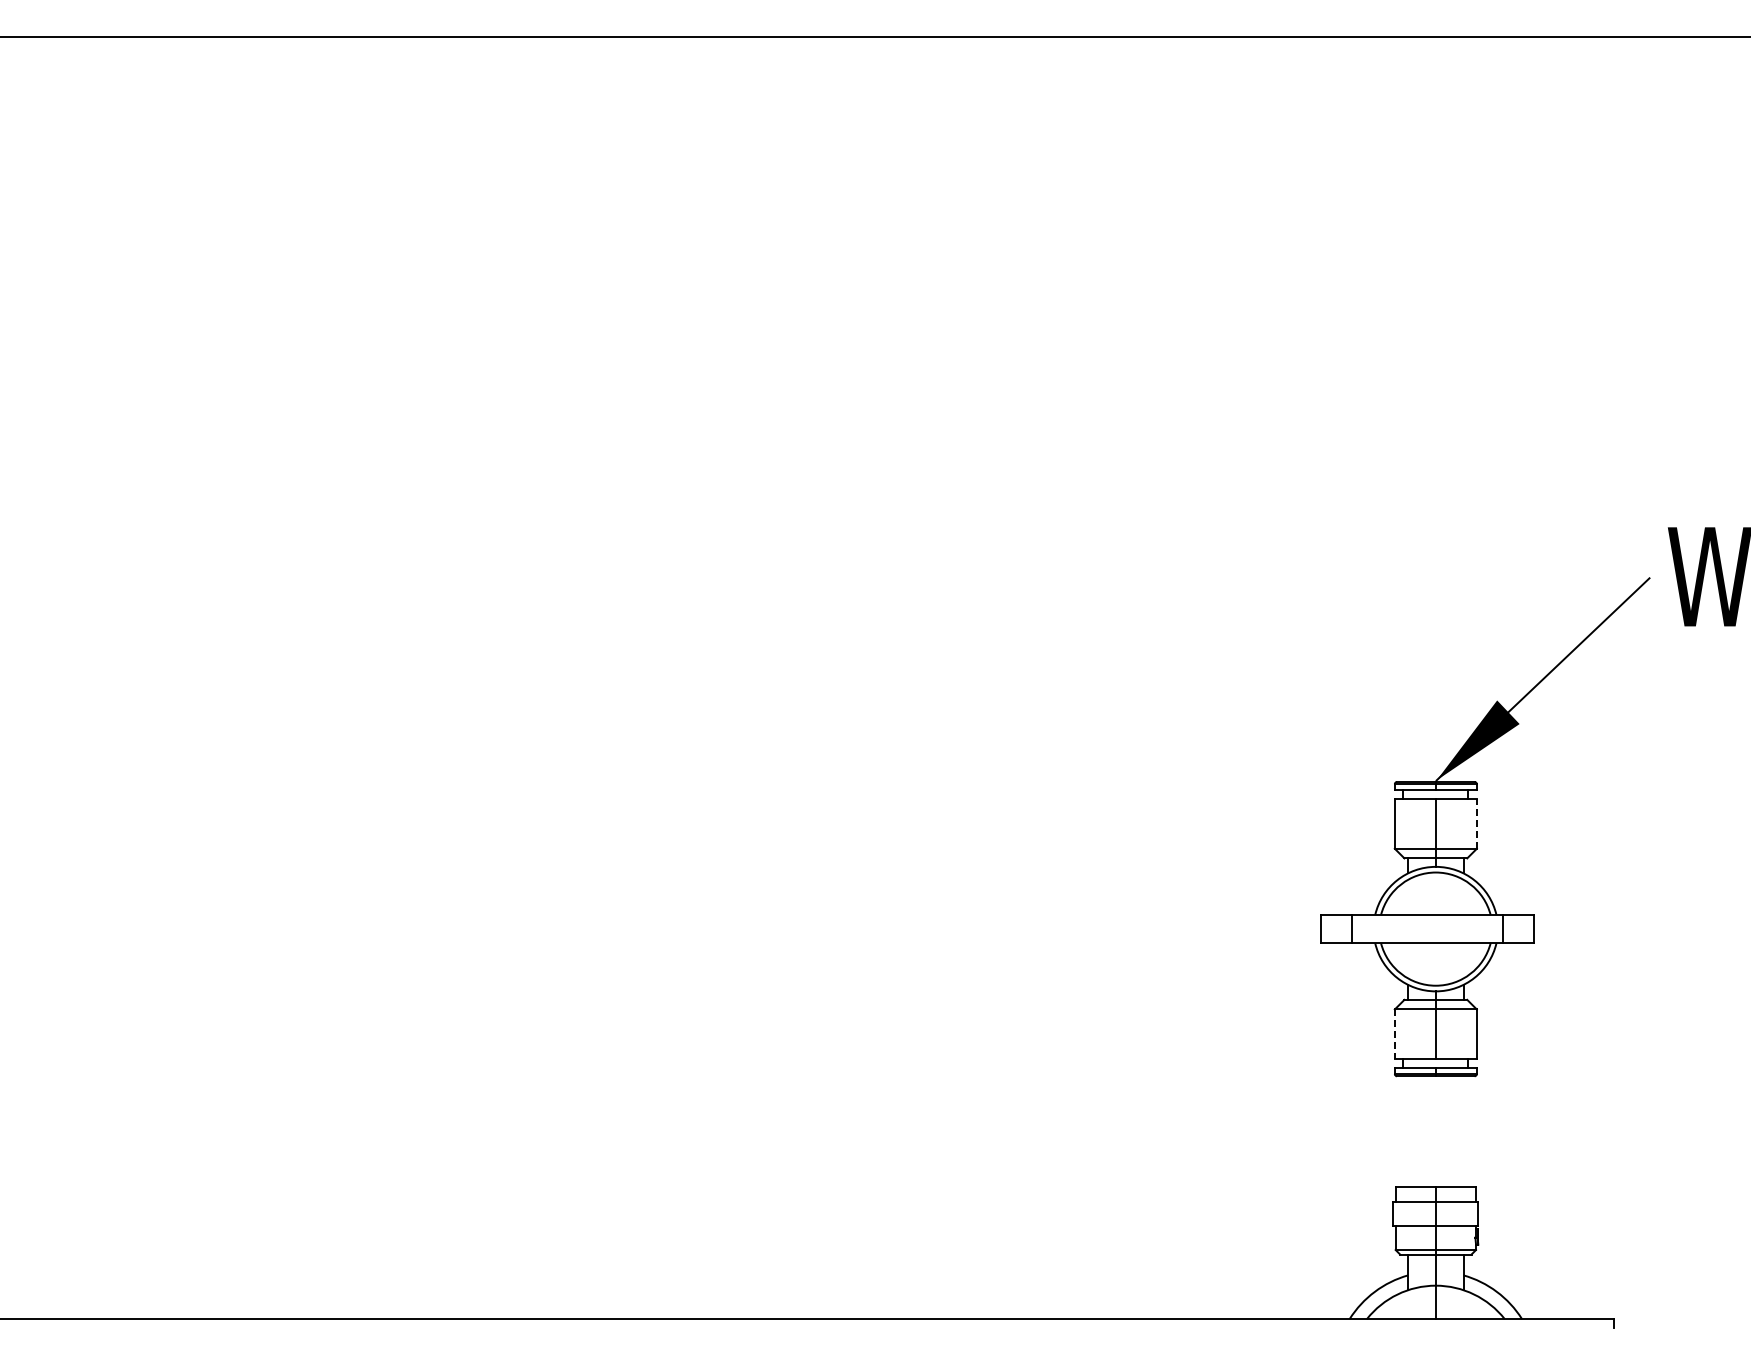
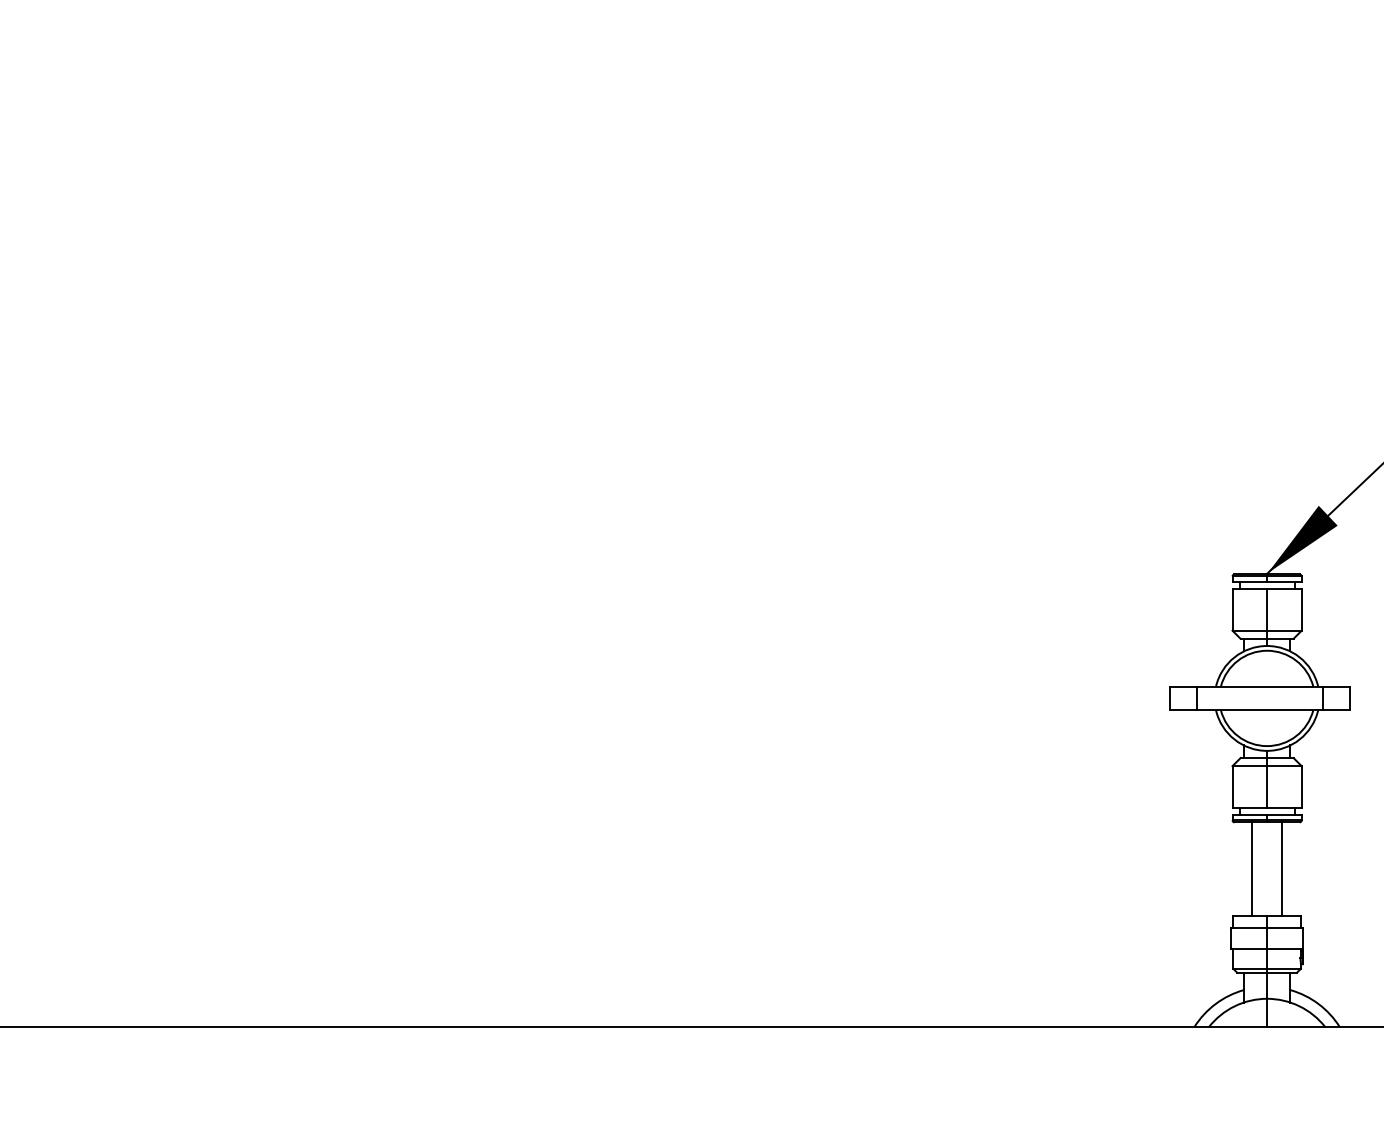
line: (1476, 823) -> (1301, 609), dashed -> solid
line: (1394, 1034) -> (1232, 787), dashed -> solid
line: (1417, 1131) -> (1251, 868), added
line: (1453, 1131) -> (1281, 868), added

